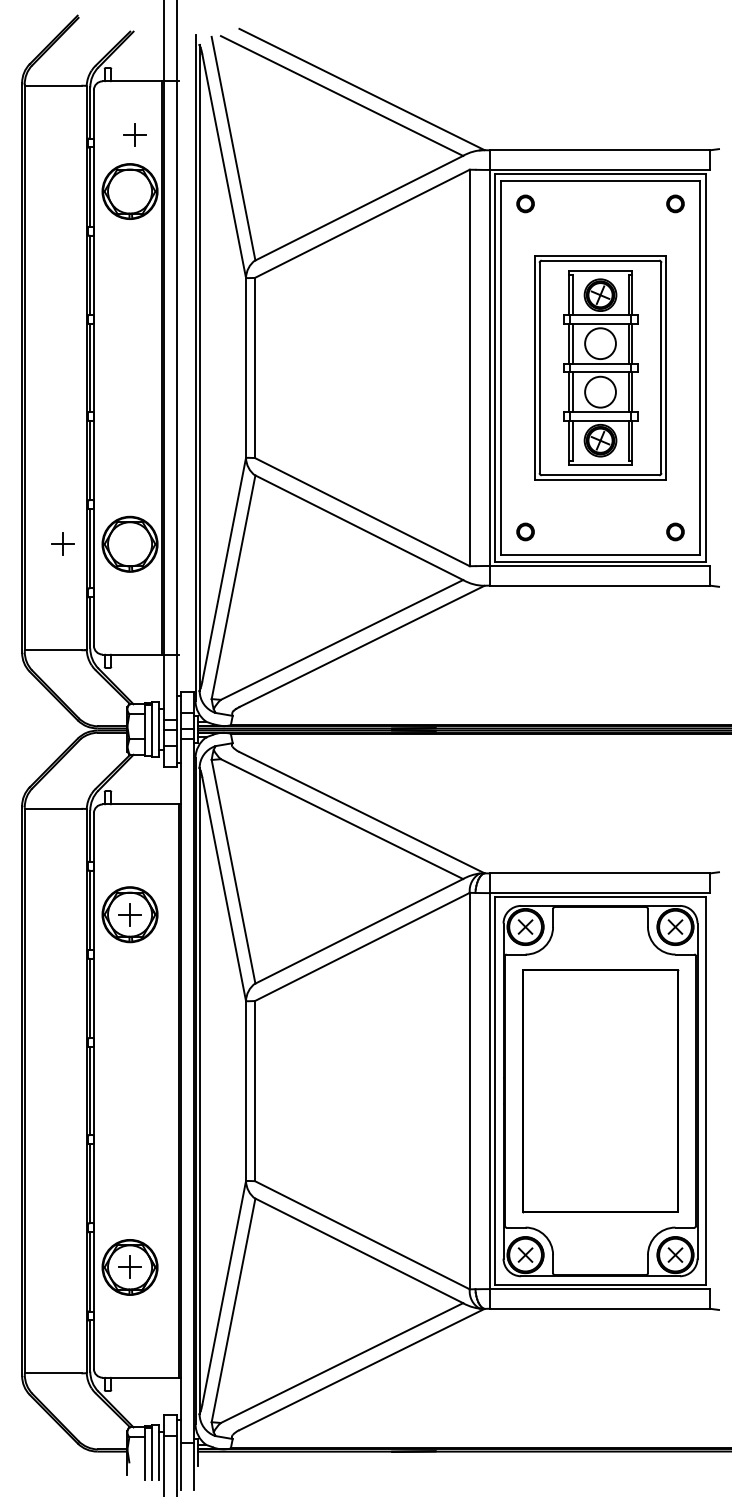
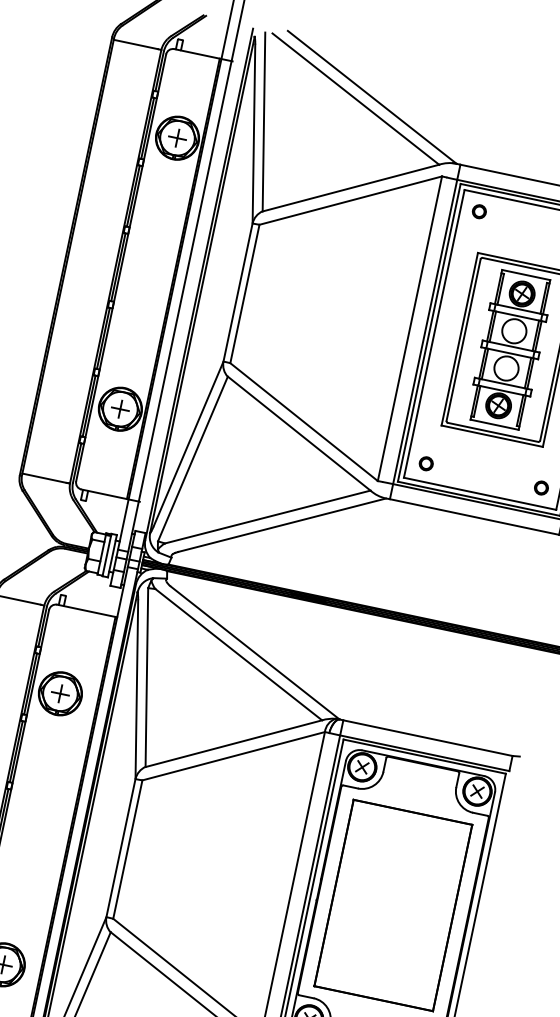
part: (134, 134) -> (177, 138), moved
part: (62, 543) -> (120, 408), moved

